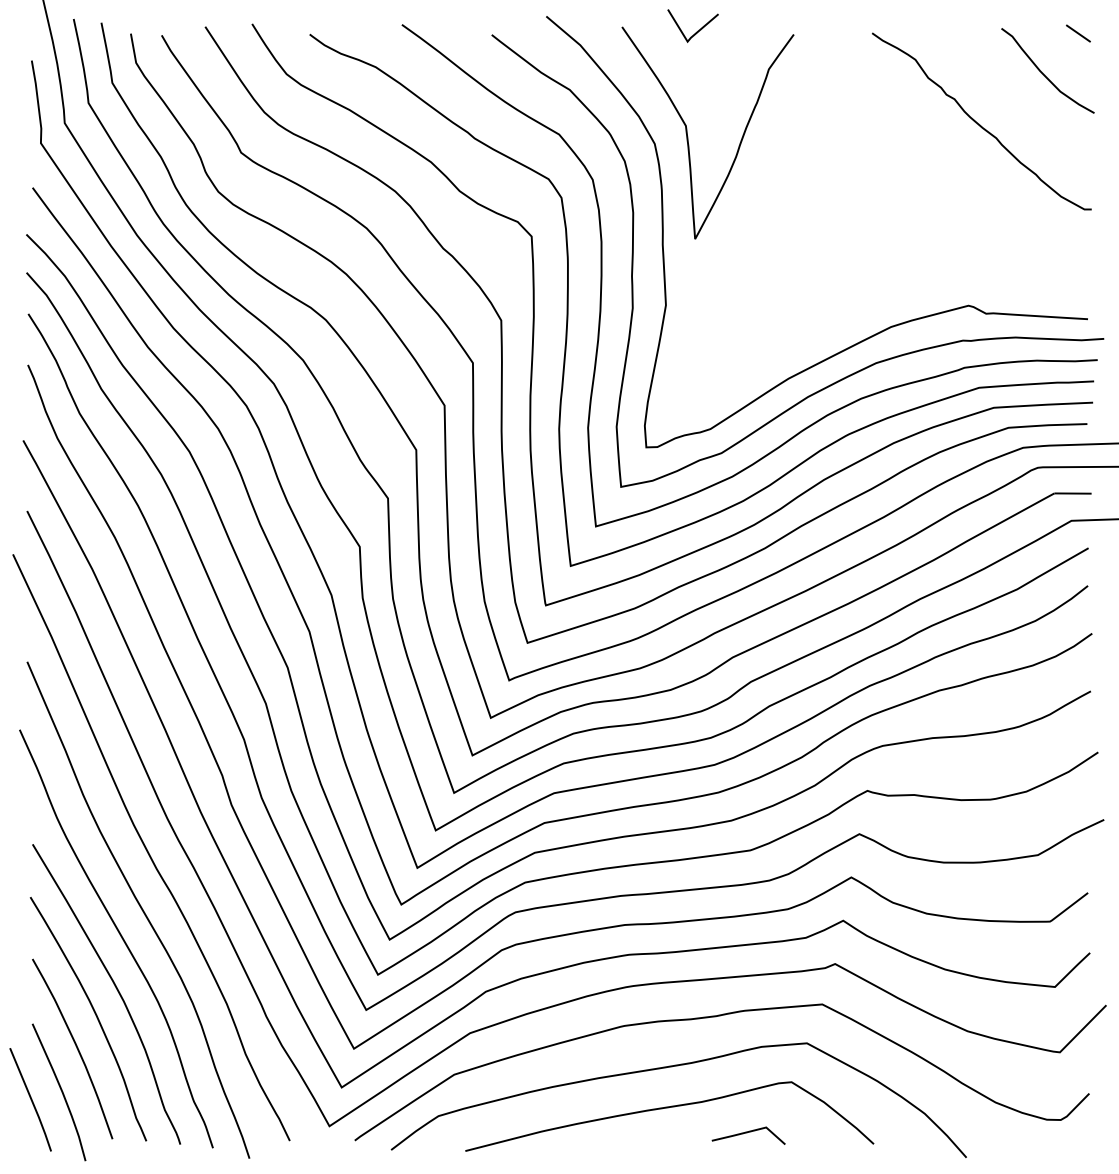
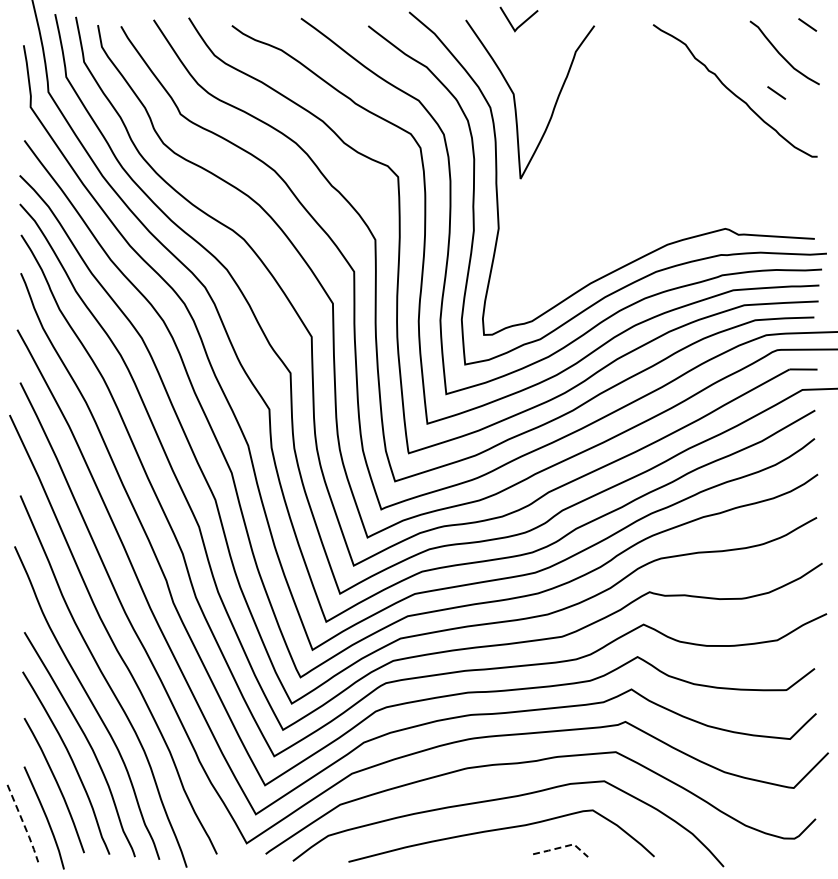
line: (1036, 123) -> (776, 92), added
line: (32, 1101) -> (24, 824), solid -> dashed
line: (752, 1130) -> (563, 846), solid -> dashed

